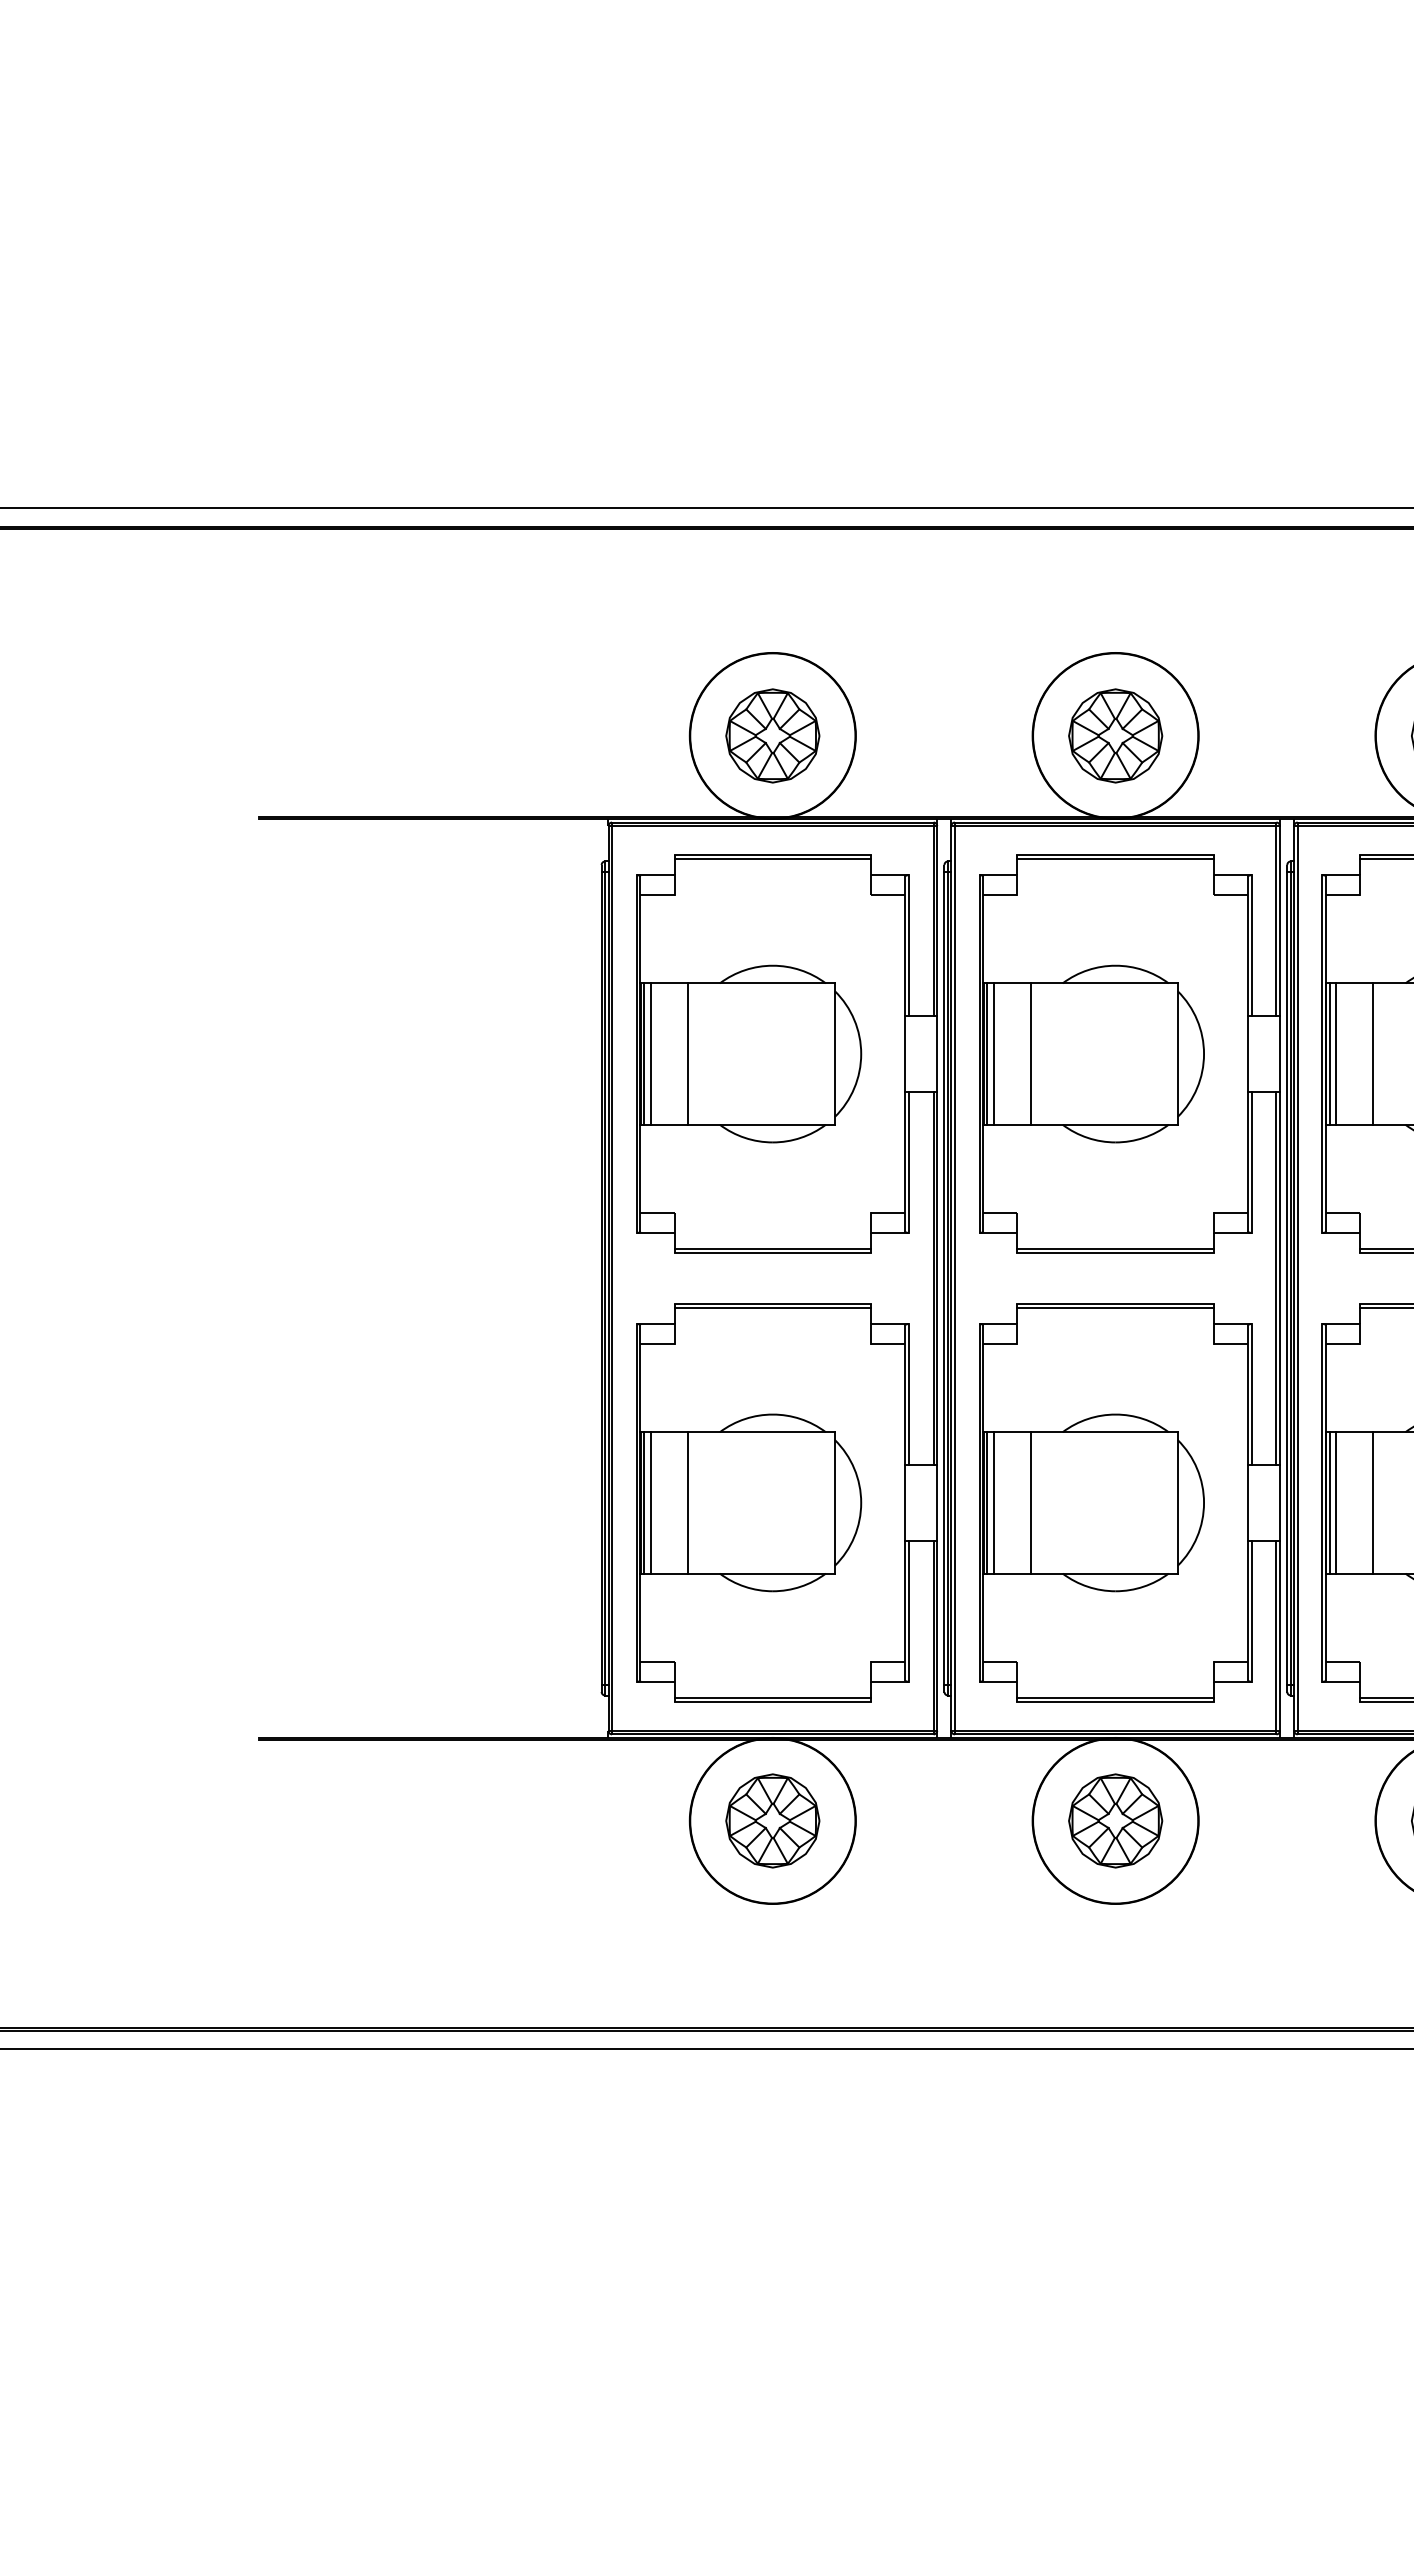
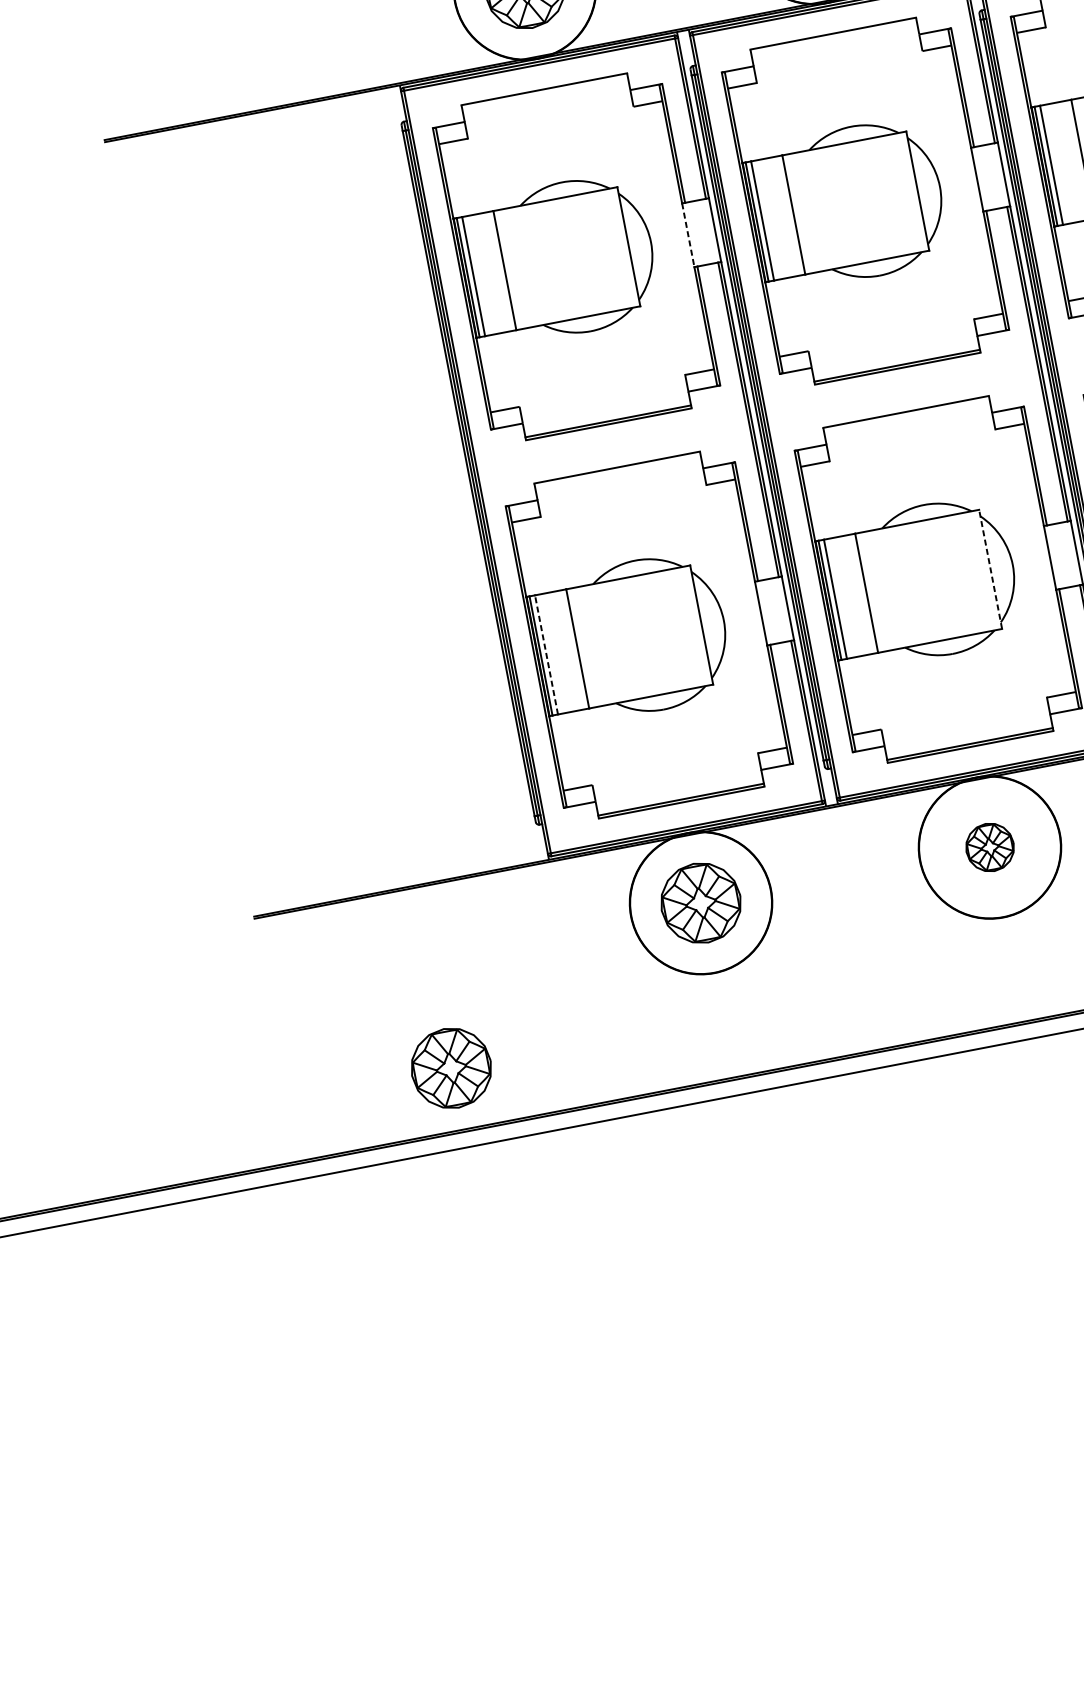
line: (772, 858) -> (544, 92), removed
line: (1115, 858) -> (833, 36), removed
line: (905, 1054) -> (688, 235), solid -> dashed
line: (772, 1307) -> (617, 470), removed
line: (1115, 1307) -> (906, 414), removed
line: (650, 1502) -> (546, 654), solid -> dashed
line: (1177, 1502) -> (990, 569), solid -> dashed
part: (1115, 1820) -> (989, 847), size x0.6
part: (450, 1954) -> (451, 1068), added

